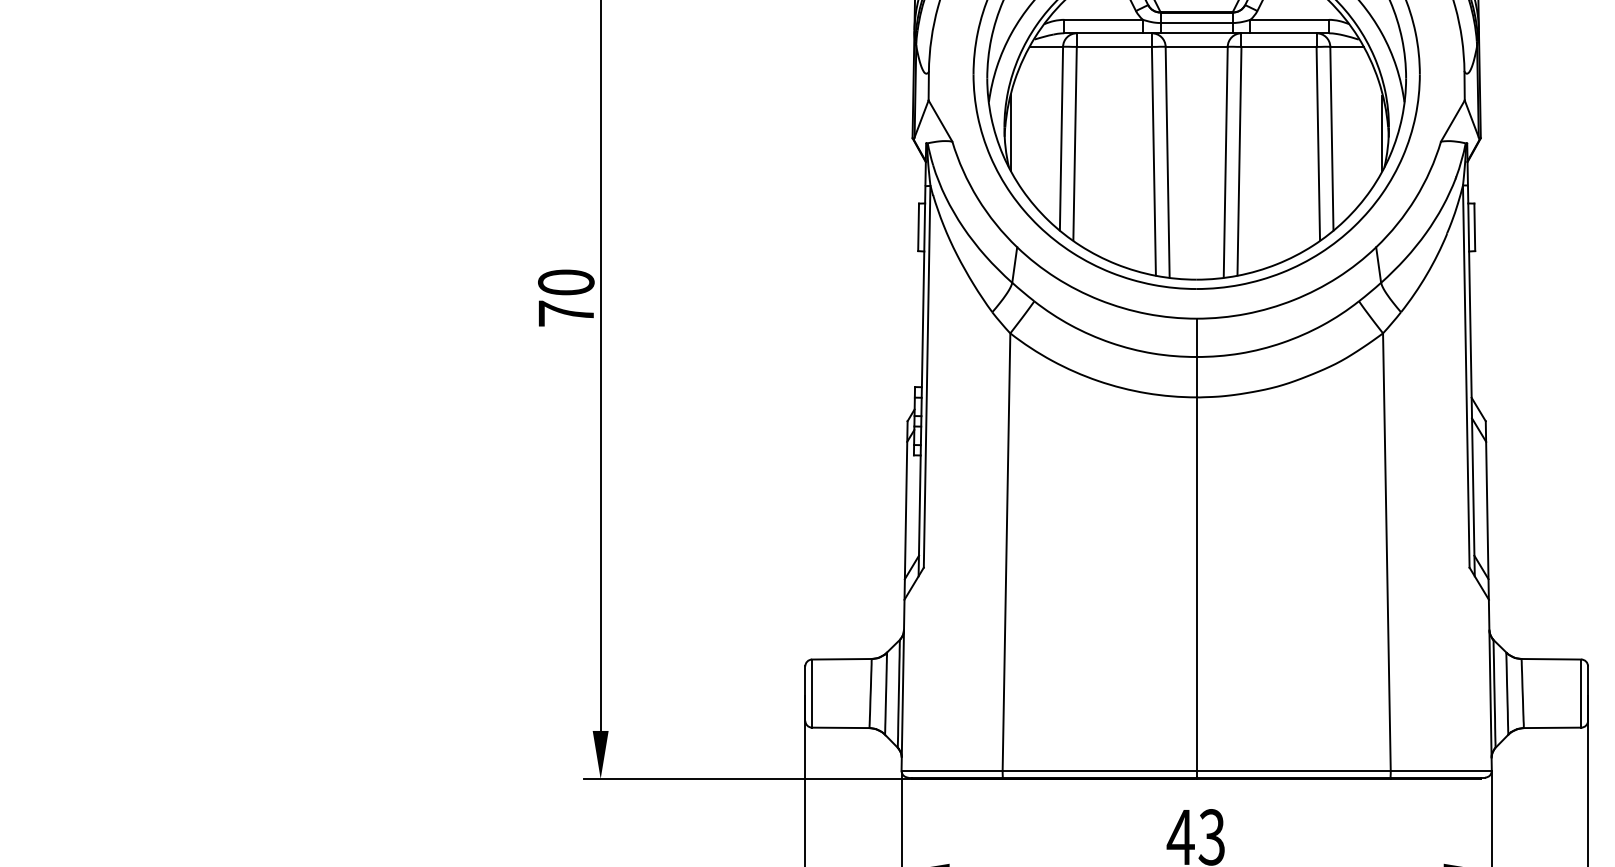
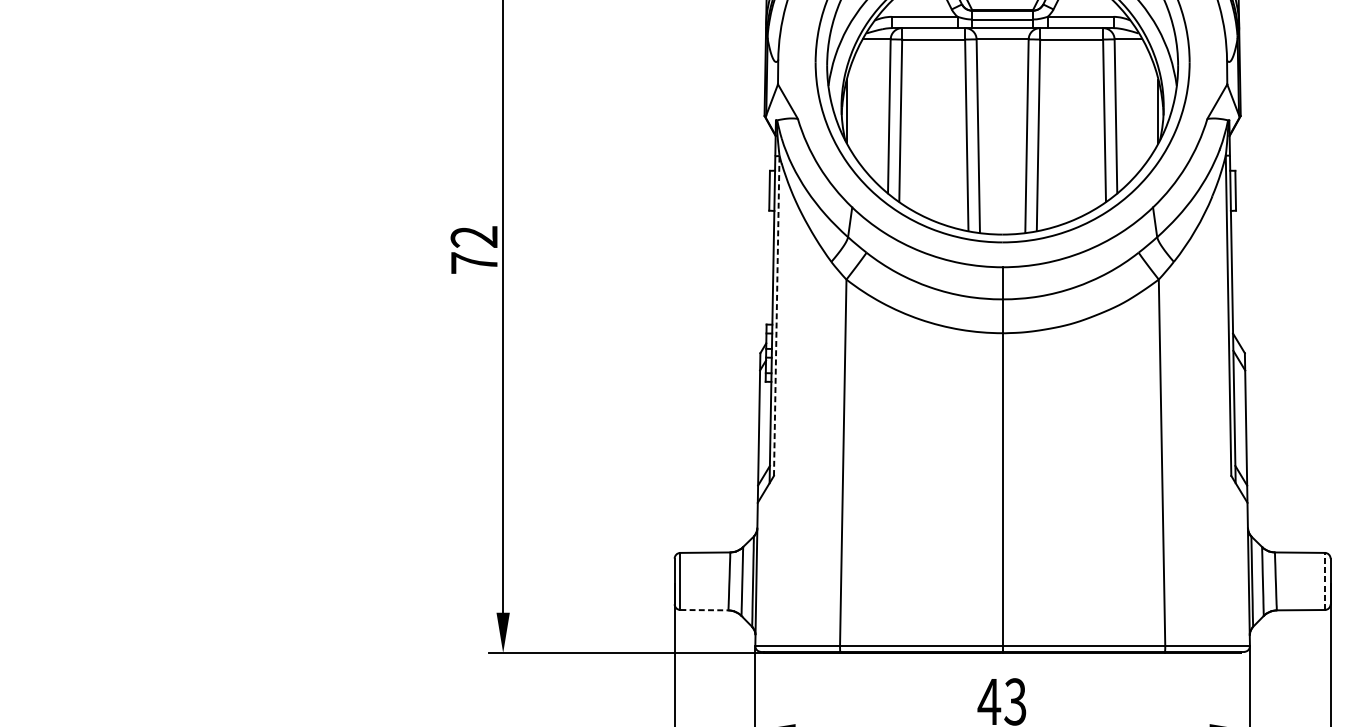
text: (566, 282) -> (474, 236), 70 -> 72
line: (927, 376) -> (777, 315), solid -> dashed
line: (1581, 693) -> (1325, 581), solid -> dashed
line: (840, 727) -> (704, 609), solid -> dashed

